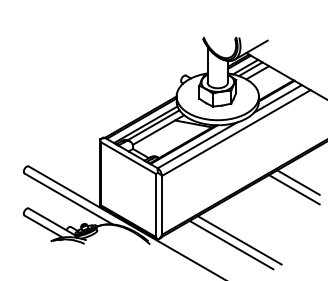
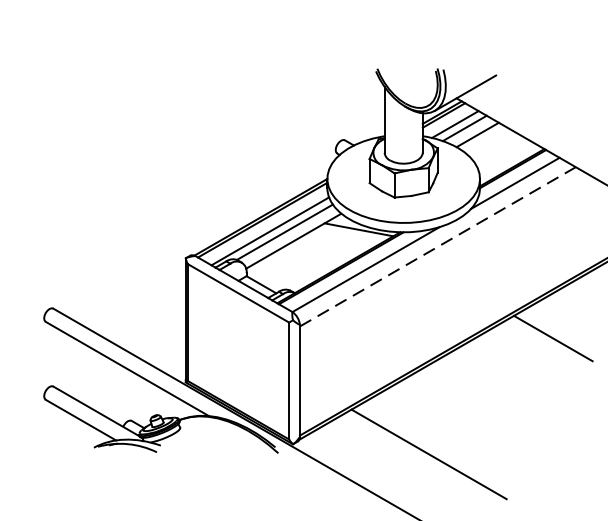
line: (236, 133) -> (438, 247), solid -> dashed
line: (294, 189) -> (545, 351), removed
line: (239, 240) -> (443, 445), removed

